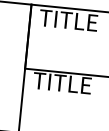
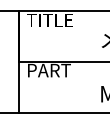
text: (61, 83) -> (49, 70), TITLE -> PART

